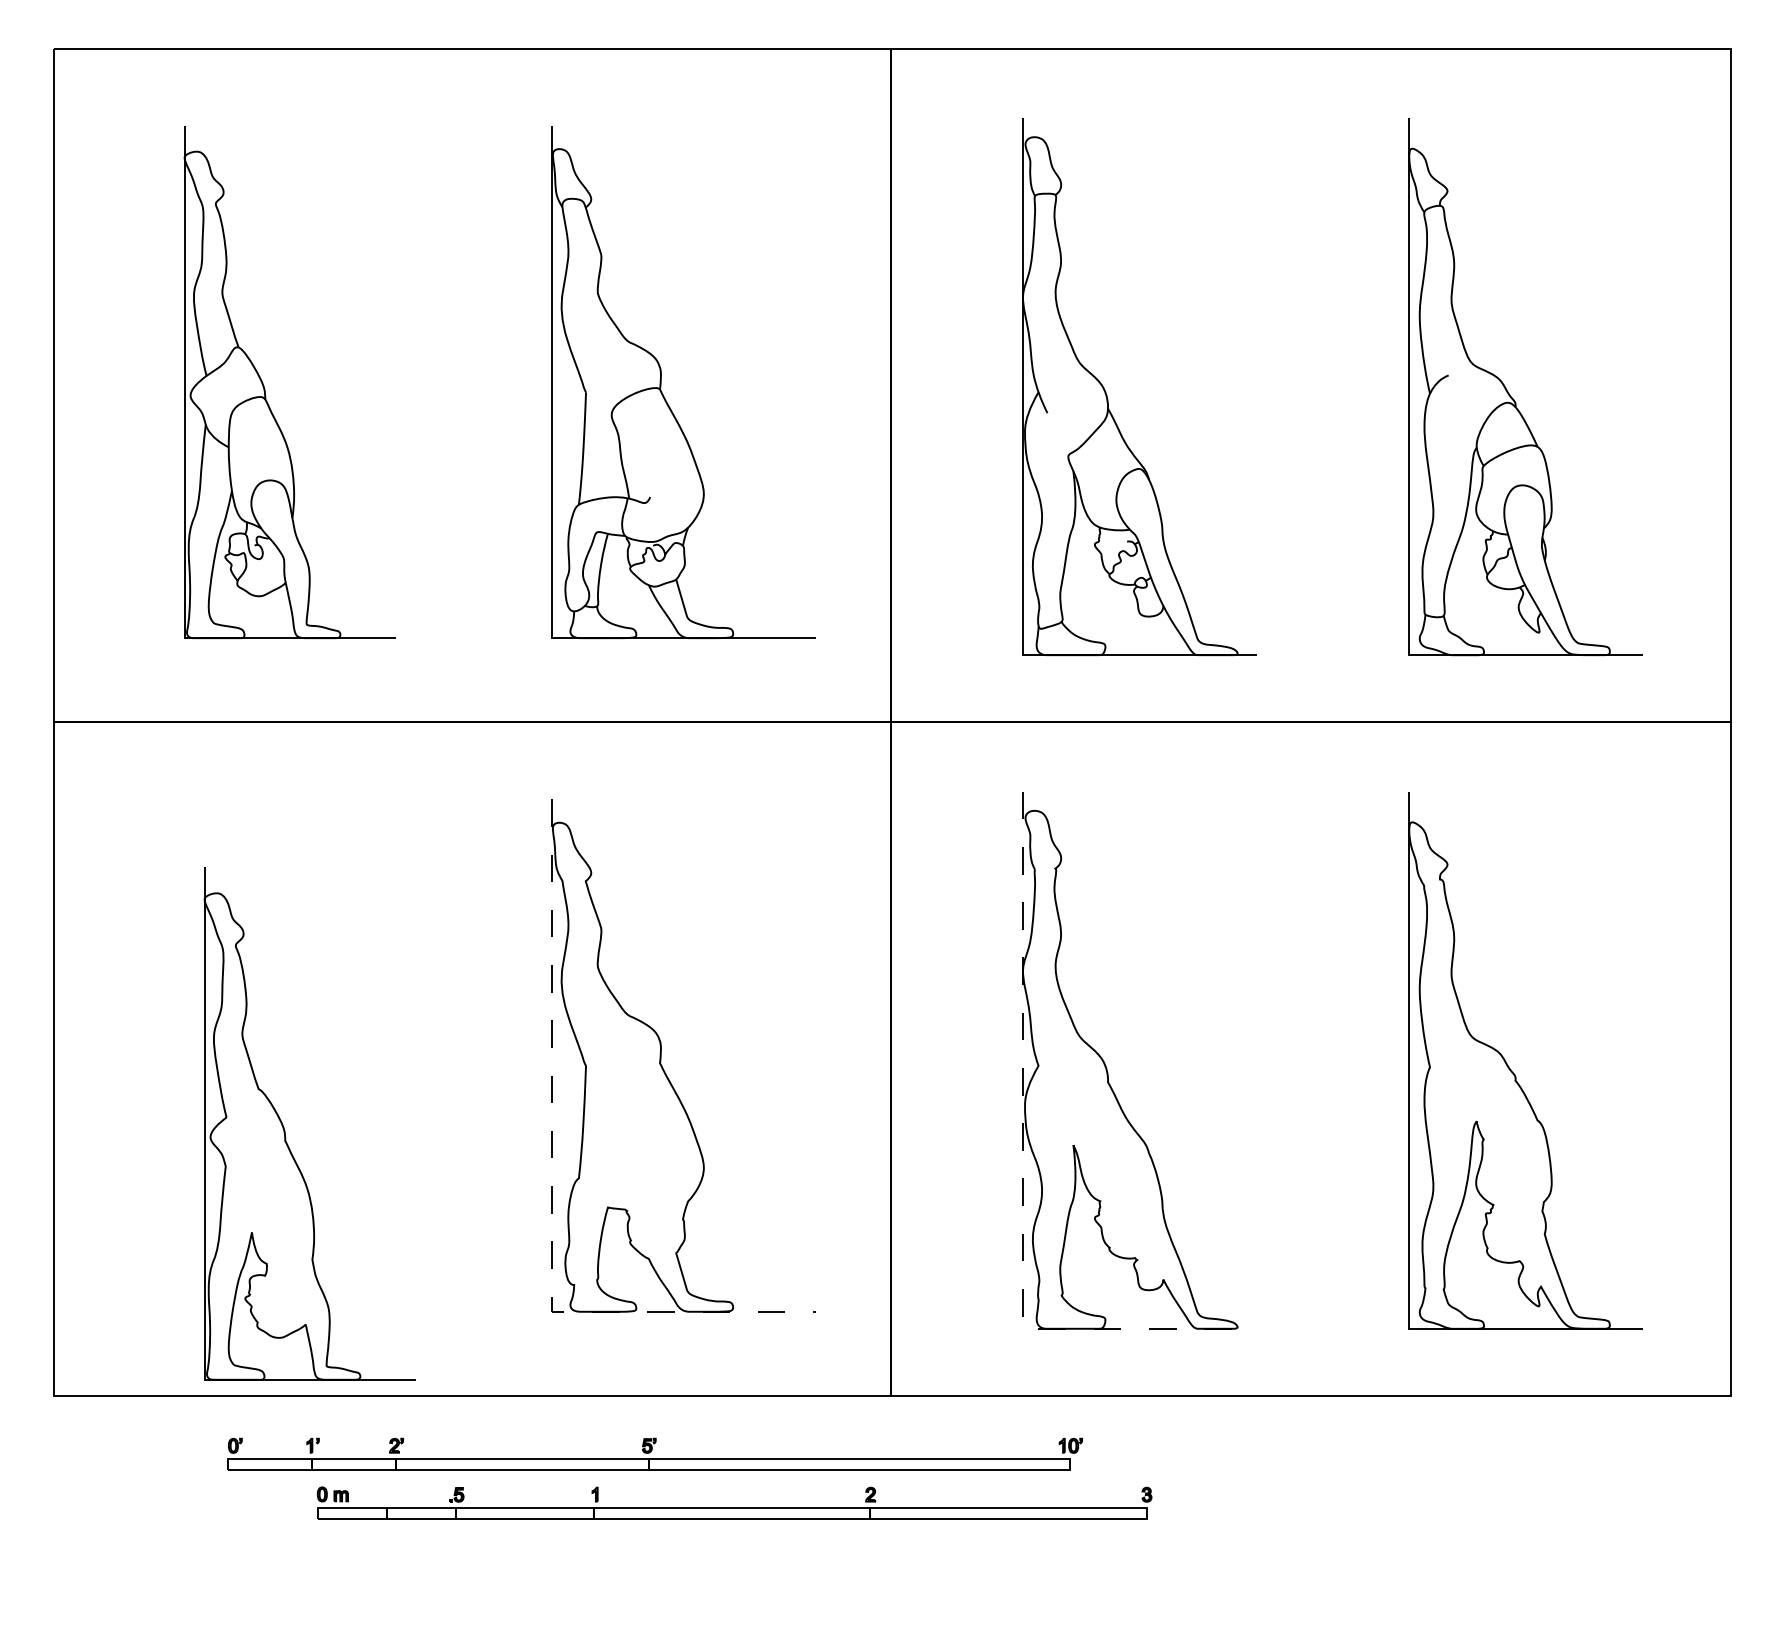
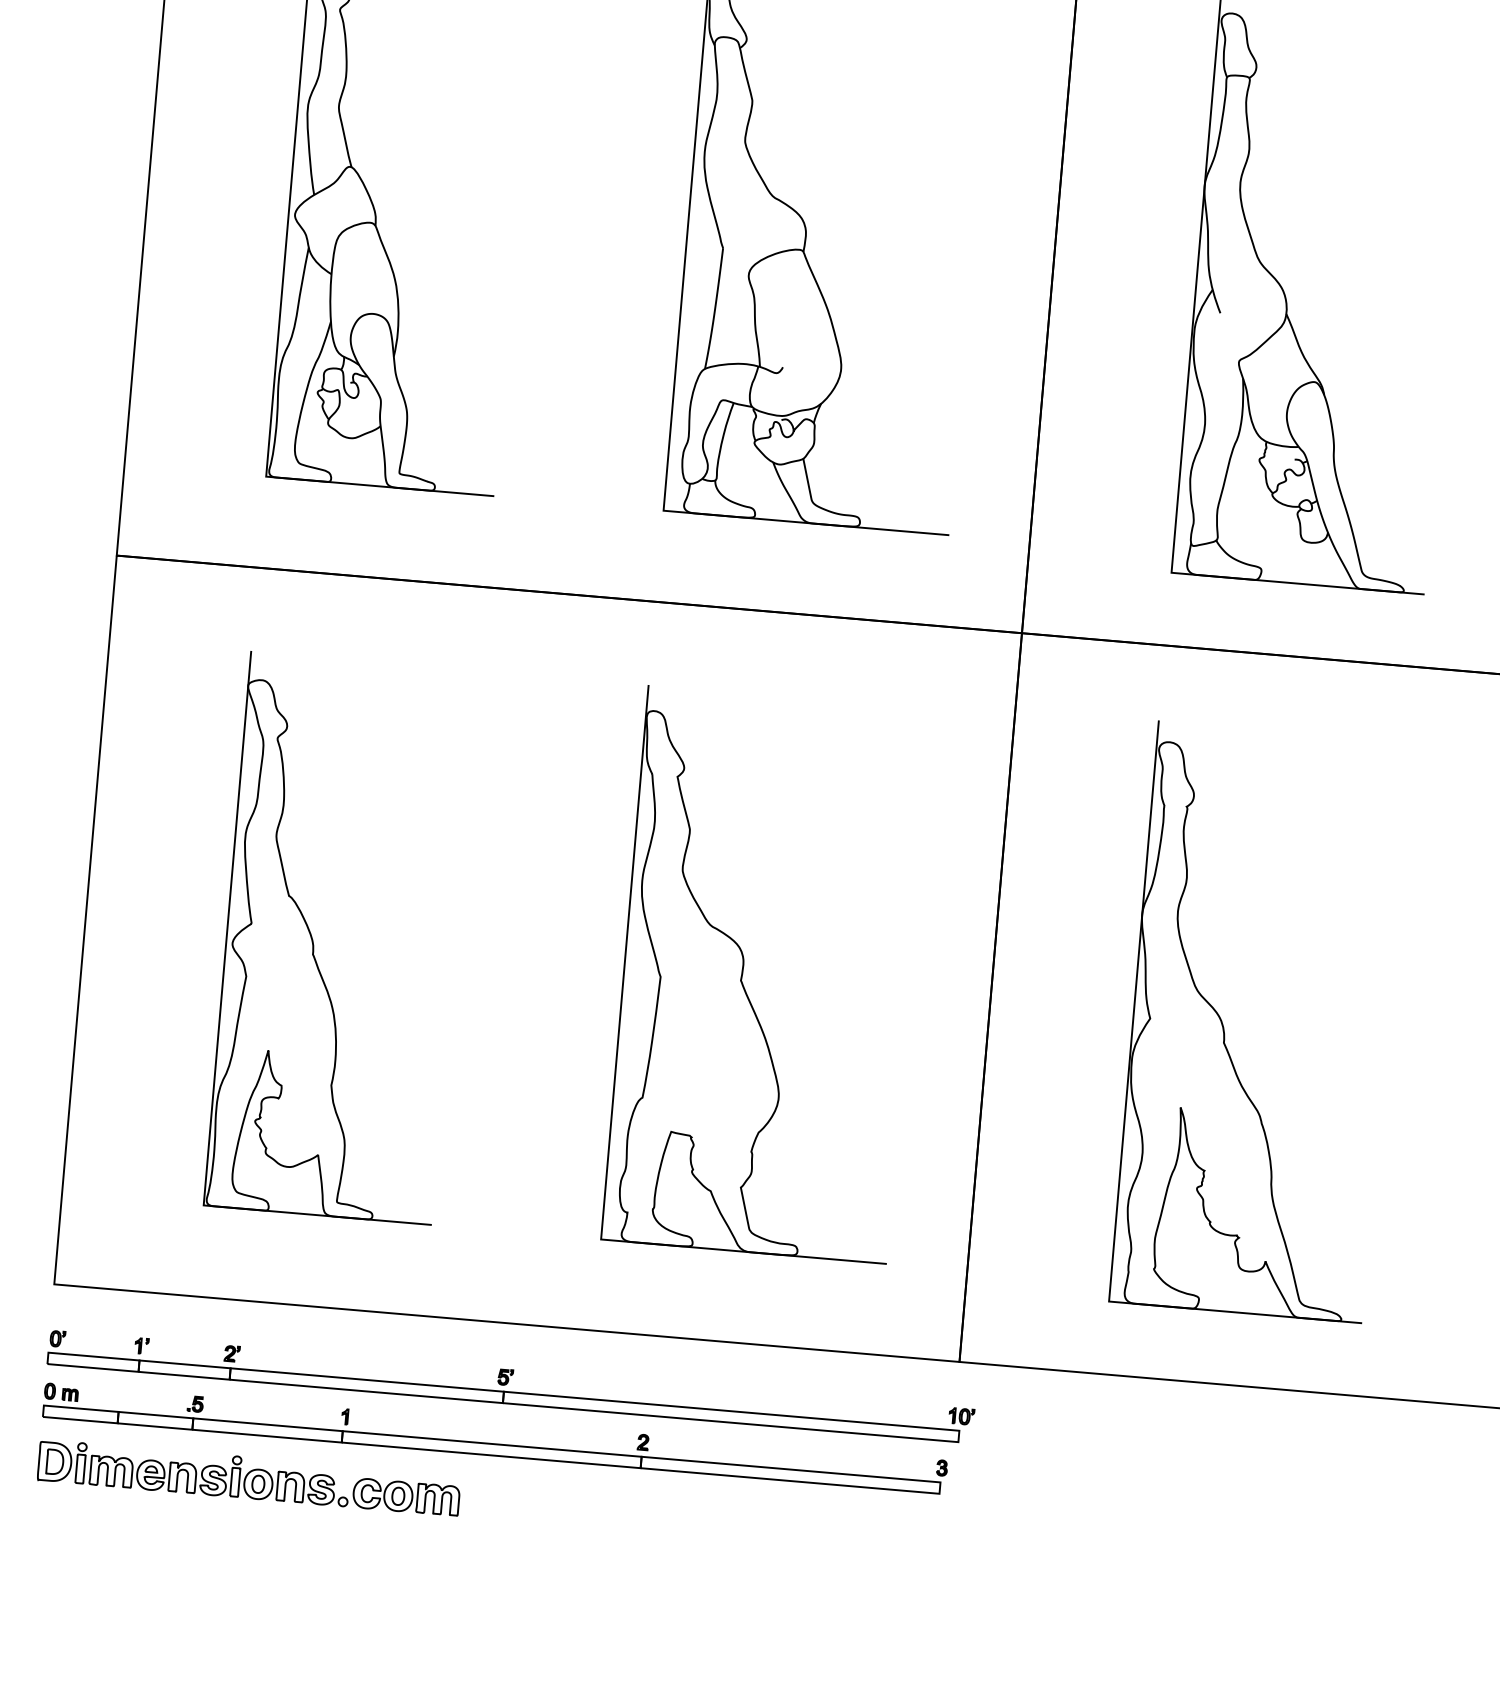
part: (285, 1130) -> (314, 943), moved
line: (1023, 1178) -> (1123, 1138), dashed -> solid
line: (552, 1188) -> (613, 1106), dashed -> solid
part: (654, 1453) -> (510, 1386), moved
part: (734, 1502) -> (495, 1438), moved
part: (247, 1557) -> (248, 1477), added

